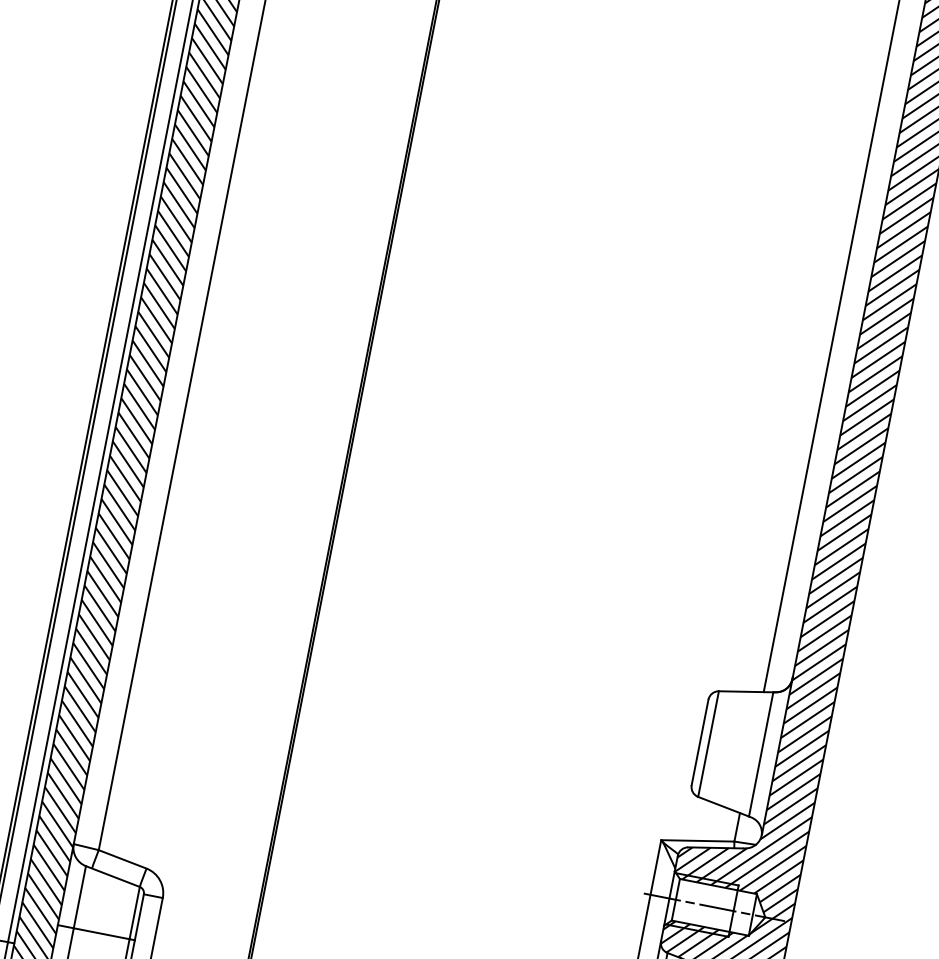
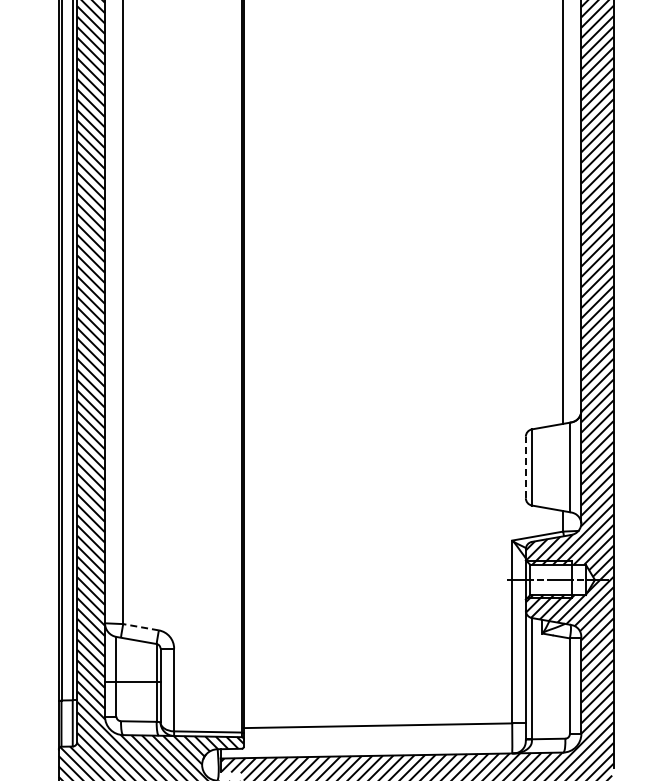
line: (699, 742) -> (525, 467), solid -> dashed
line: (121, 859) -> (140, 627), solid -> dashed

